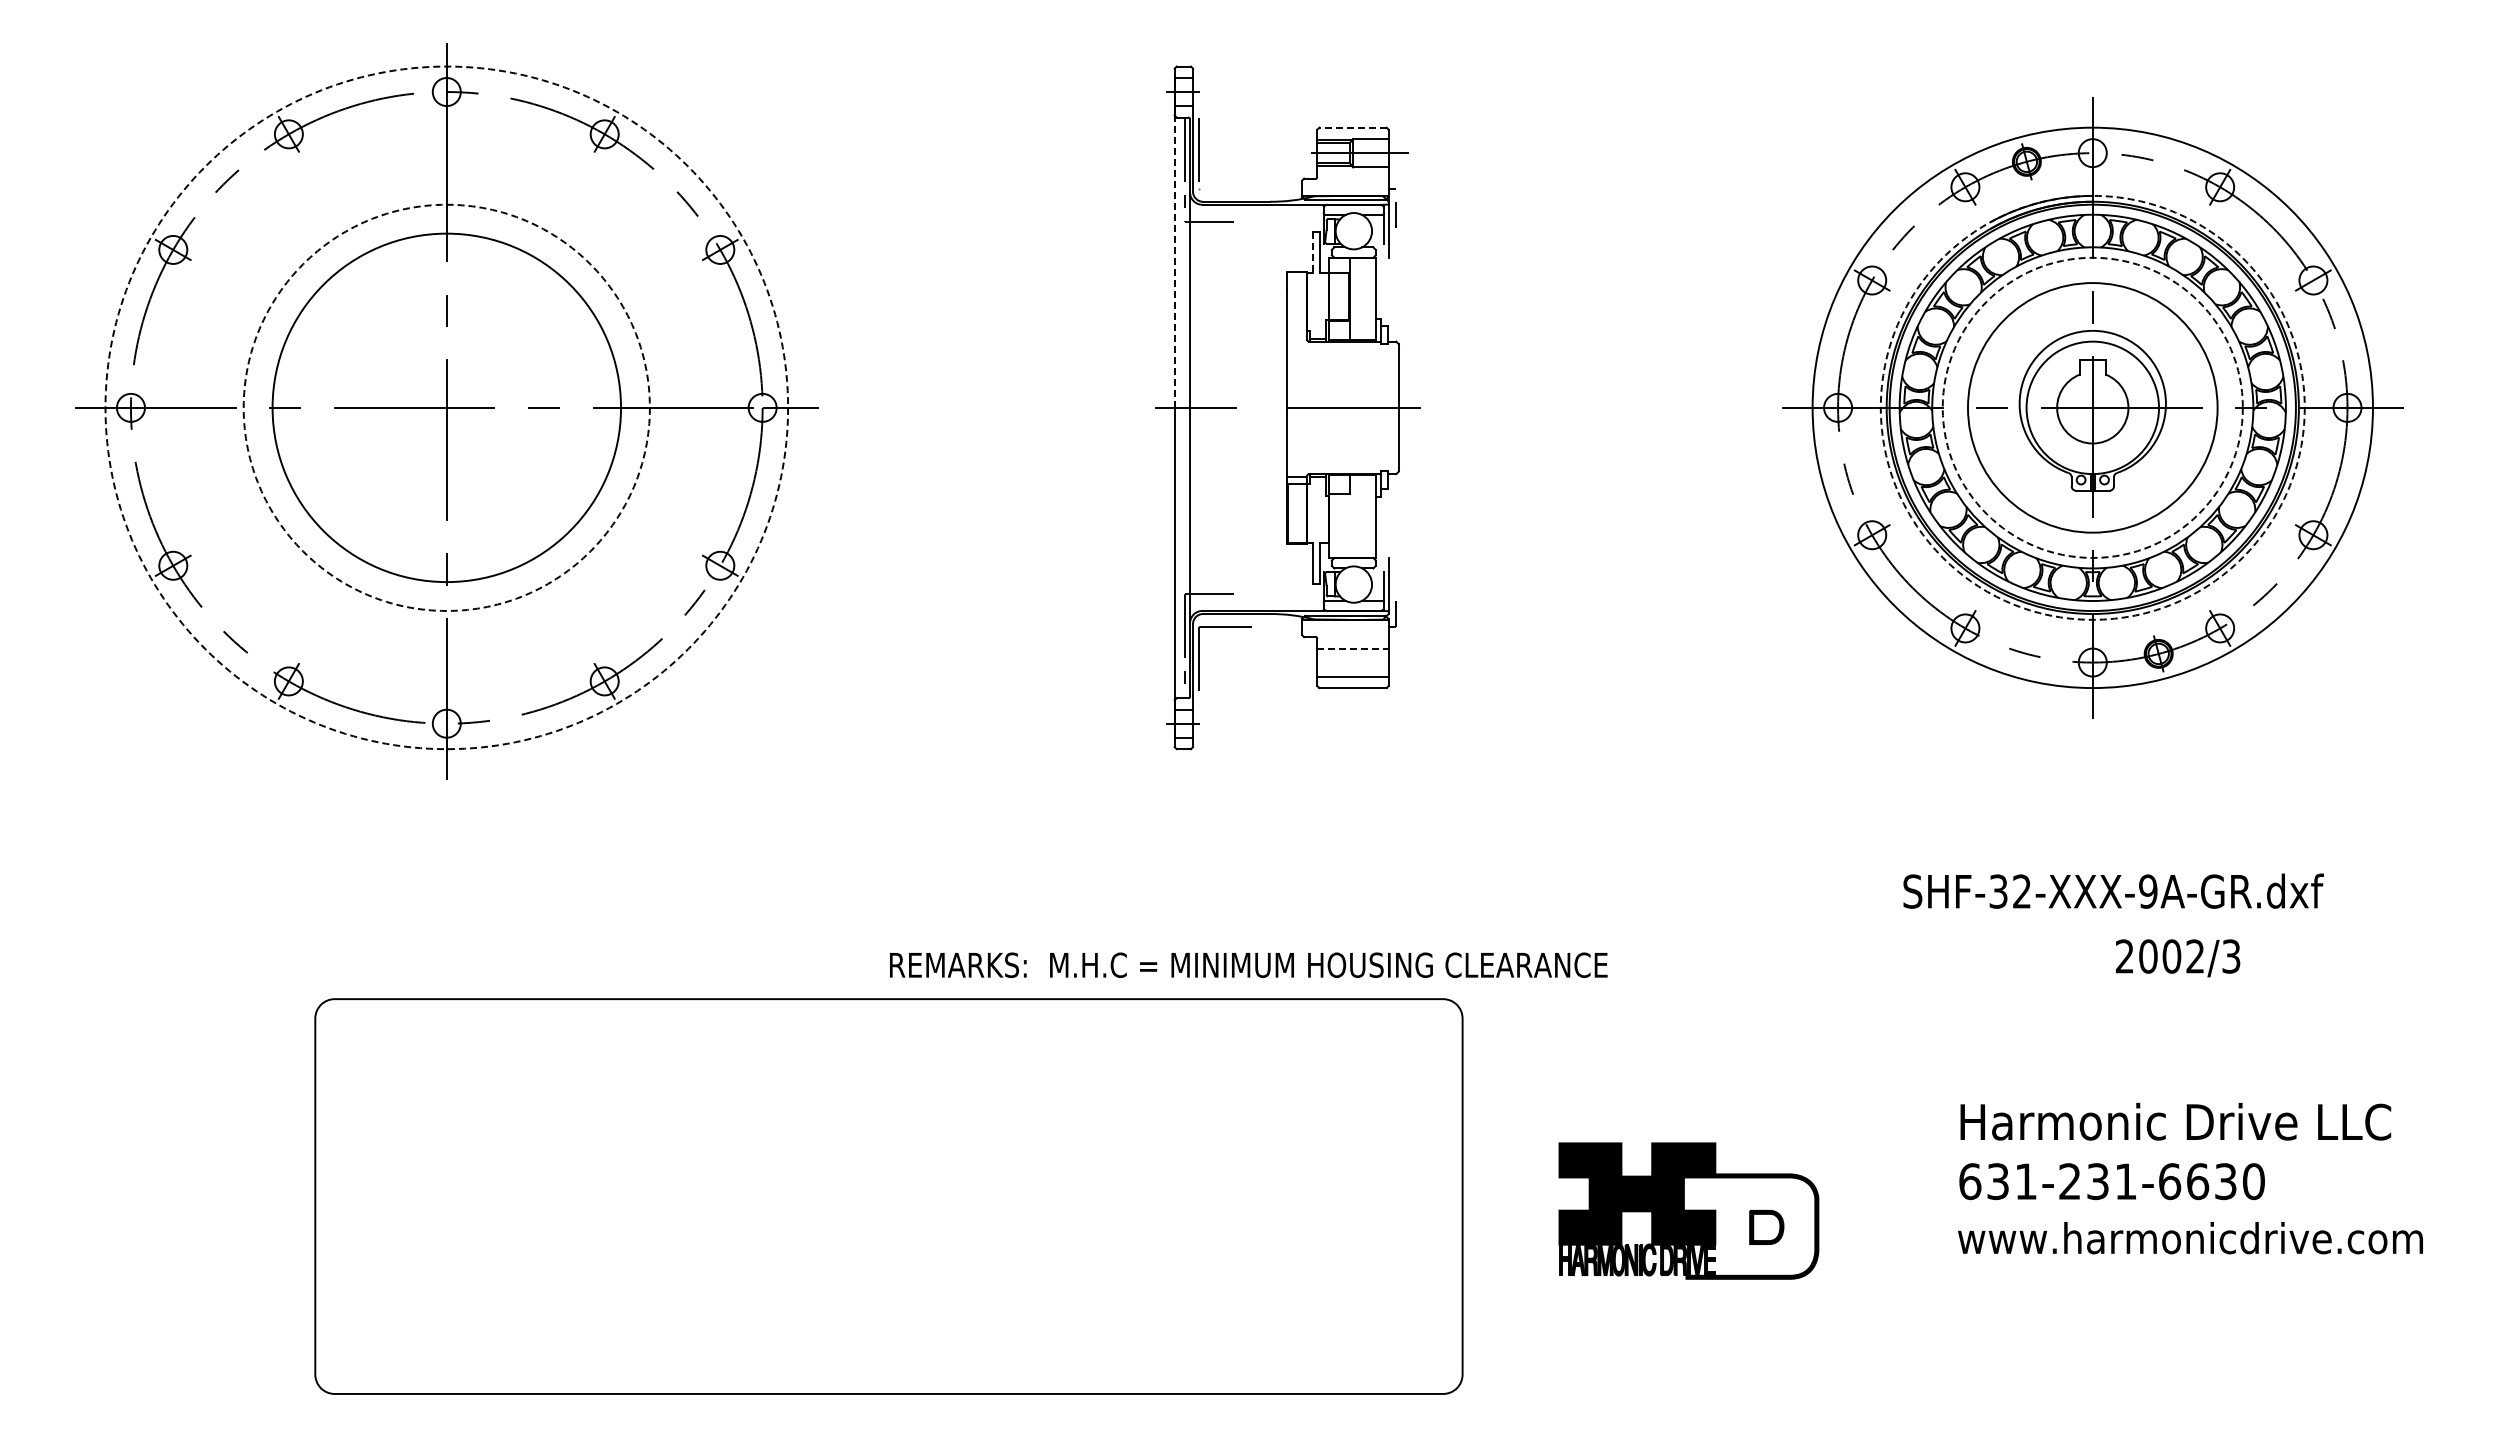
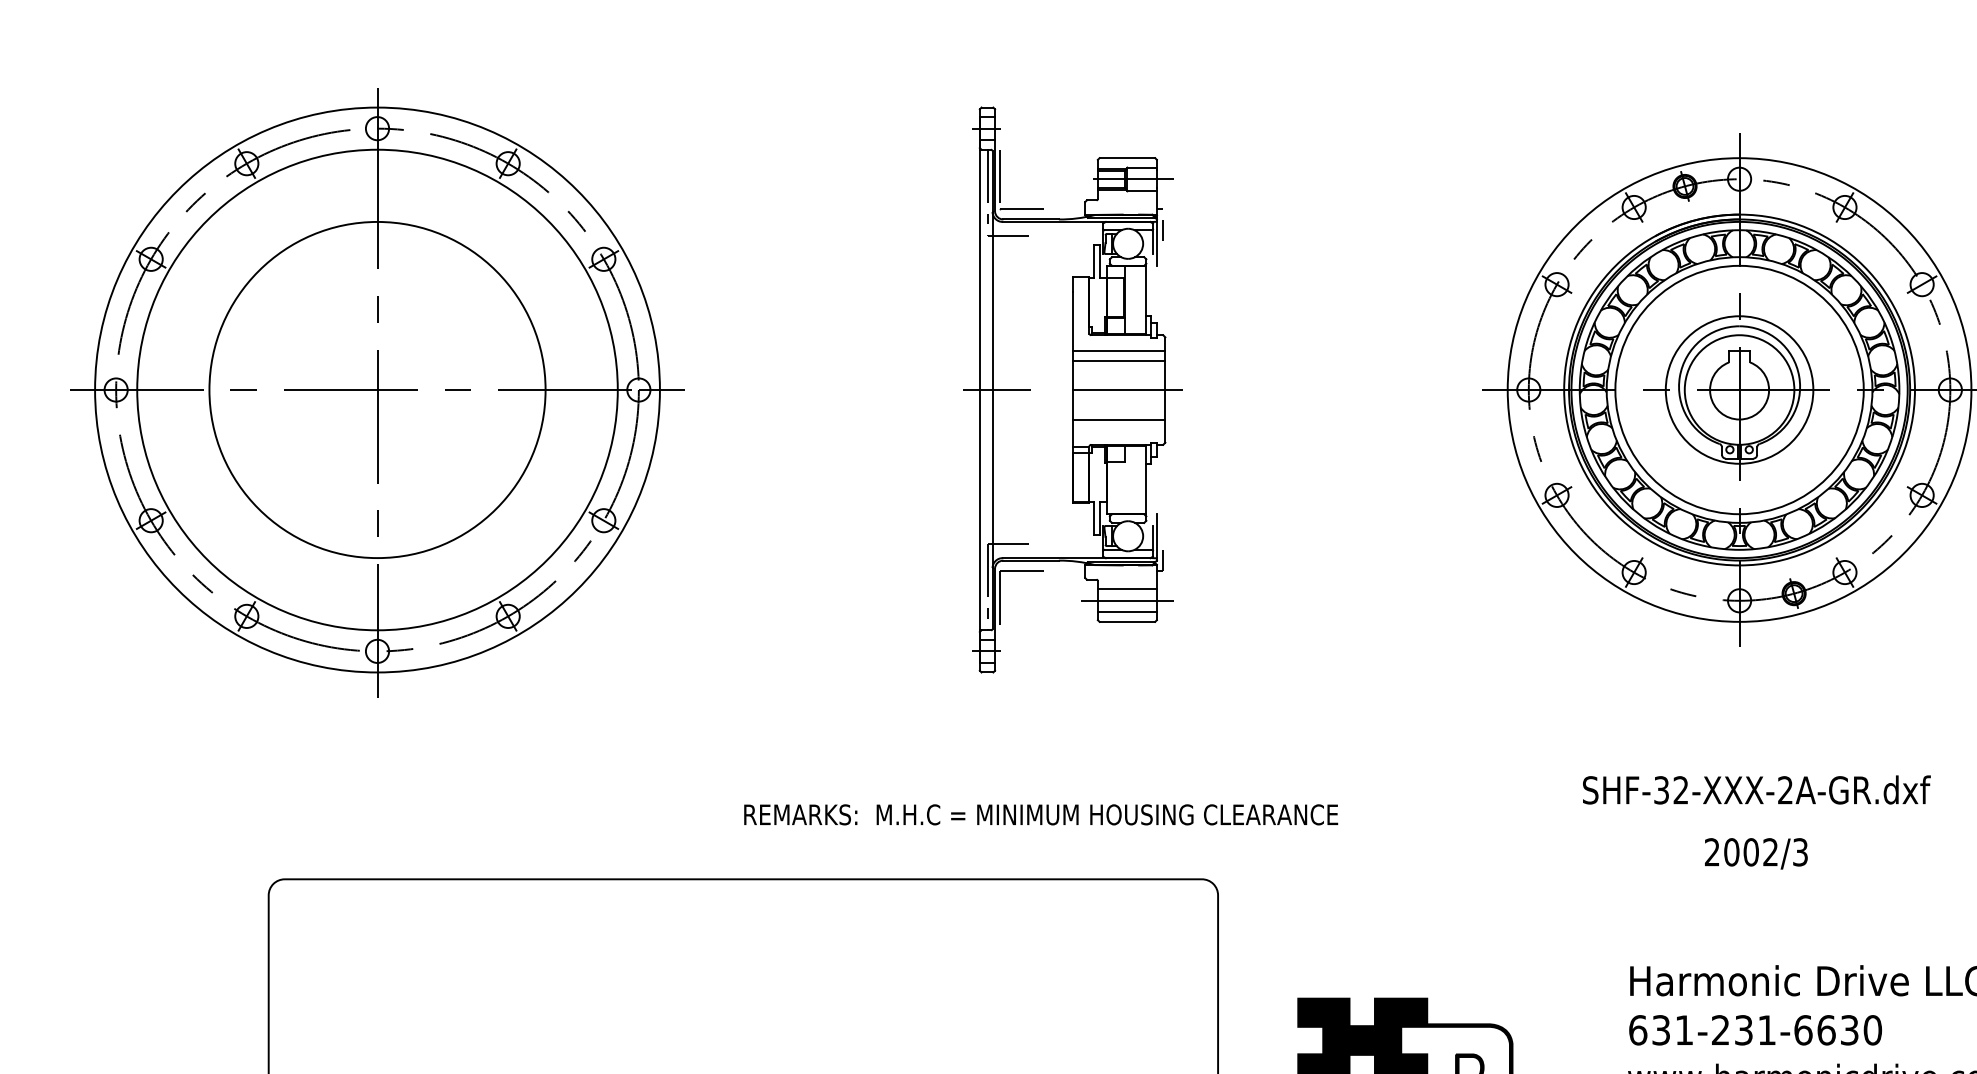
line: (1353, 127) -> (1127, 158), dashed -> solid
line: (1225, 188) -> (1021, 208), added
line: (1312, 253) -> (1093, 262), dashed -> solid
line: (1174, 262) -> (979, 269), dashed -> solid
line: (1342, 360) -> (1118, 350), added
line: (1342, 372) -> (1118, 360), added
circle: (446, 407) -> (377, 389), dashed -> solid
circle: (446, 407) -> (377, 389), dashed -> solid
circle: (446, 407) -> (377, 389), size x1.67
circle: (2092, 407) -> (1739, 389), dashed -> solid
circle: (2092, 407) -> (1739, 389), dashed -> solid
circle: (2092, 407) -> (1739, 389), size x0.71
line: (1342, 443) -> (1118, 419), added
line: (1353, 648) -> (1127, 589), dashed -> solid
line: (1352, 662) -> (1126, 600), added
text: (2148, 891) -> (1785, 790), SHF-32-XXX-9A-GR.dxf -> SHF-32-XXX-2A-GR.dxf
text: (2178, 958) -> (1756, 853), moved
text: (1248, 964) -> (1040, 814), moved

